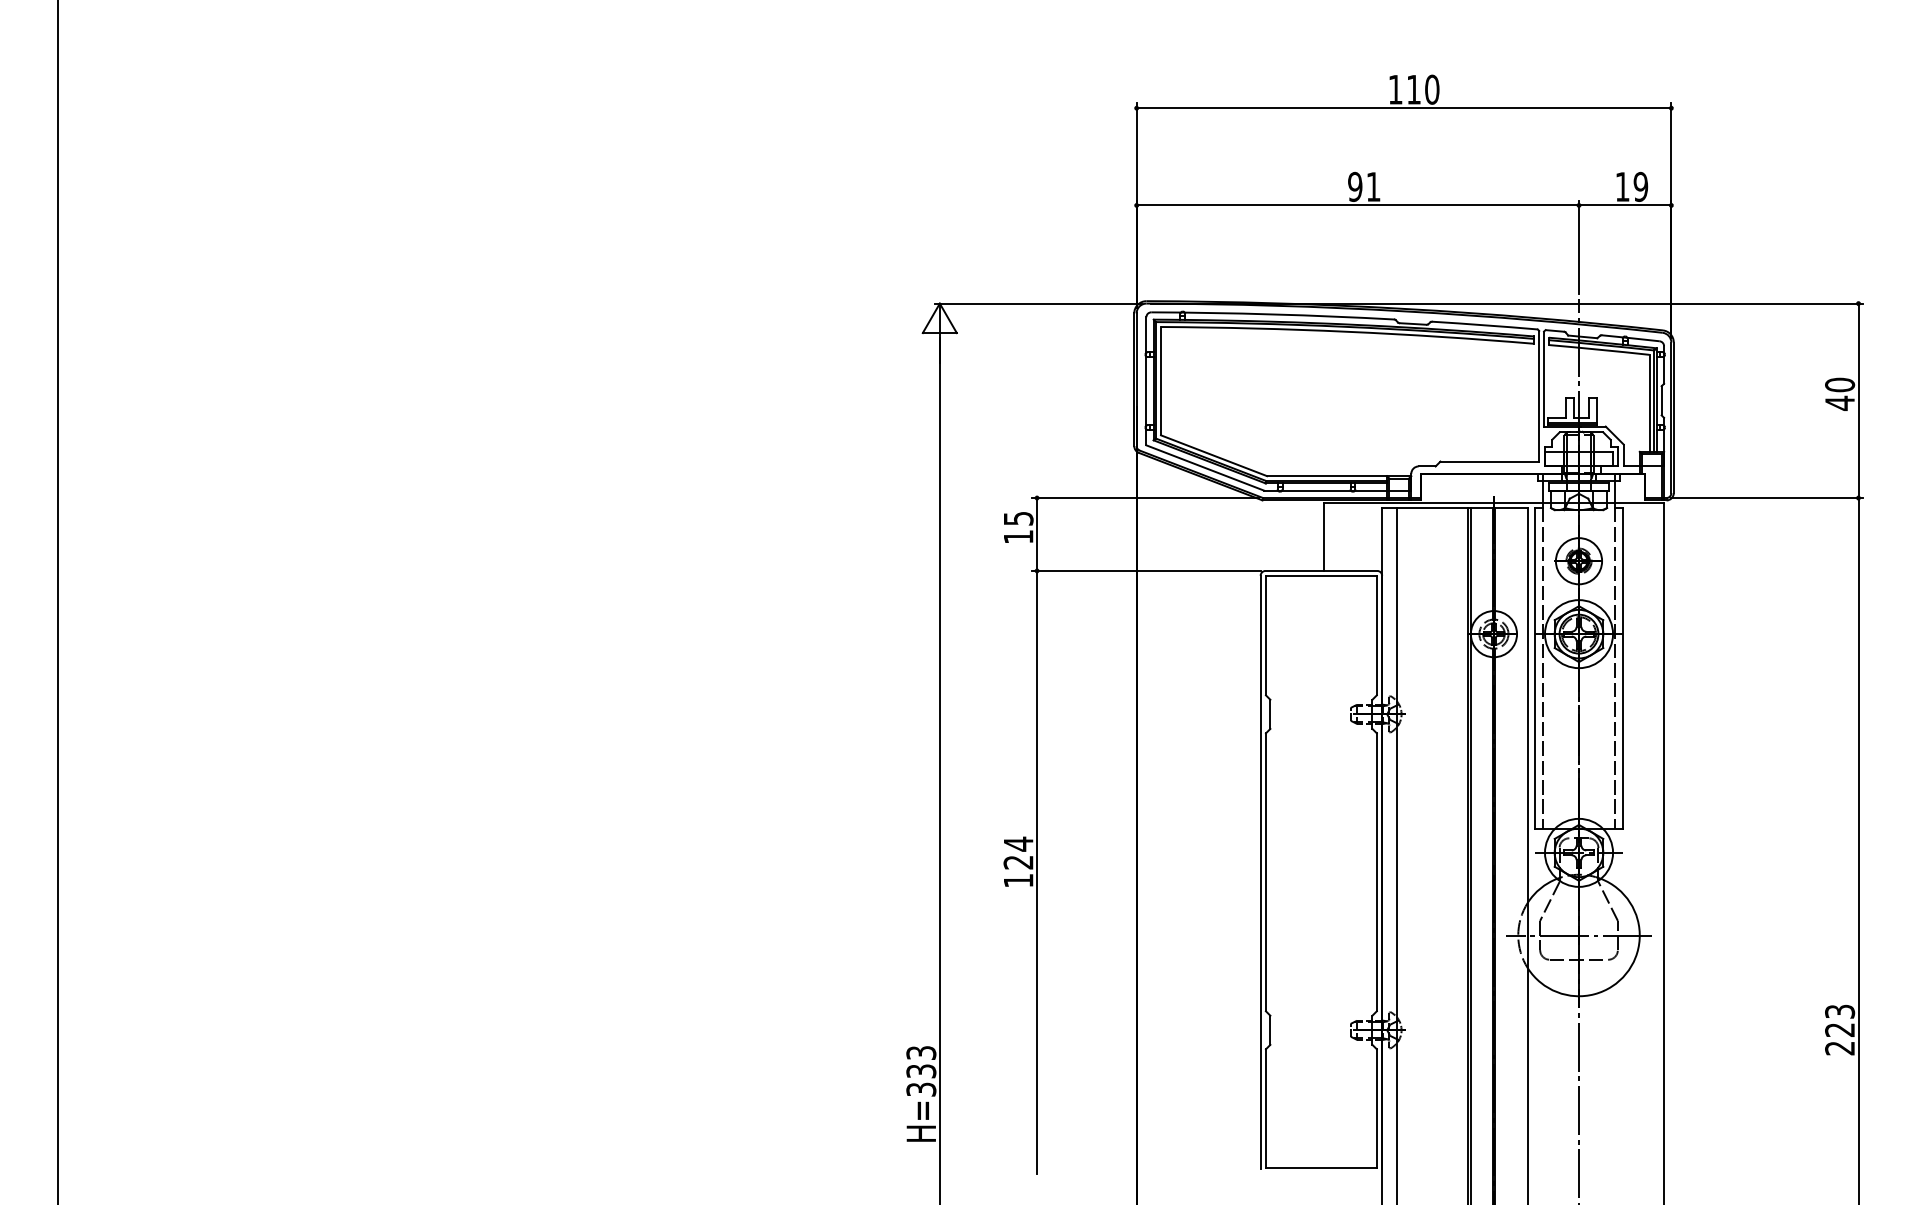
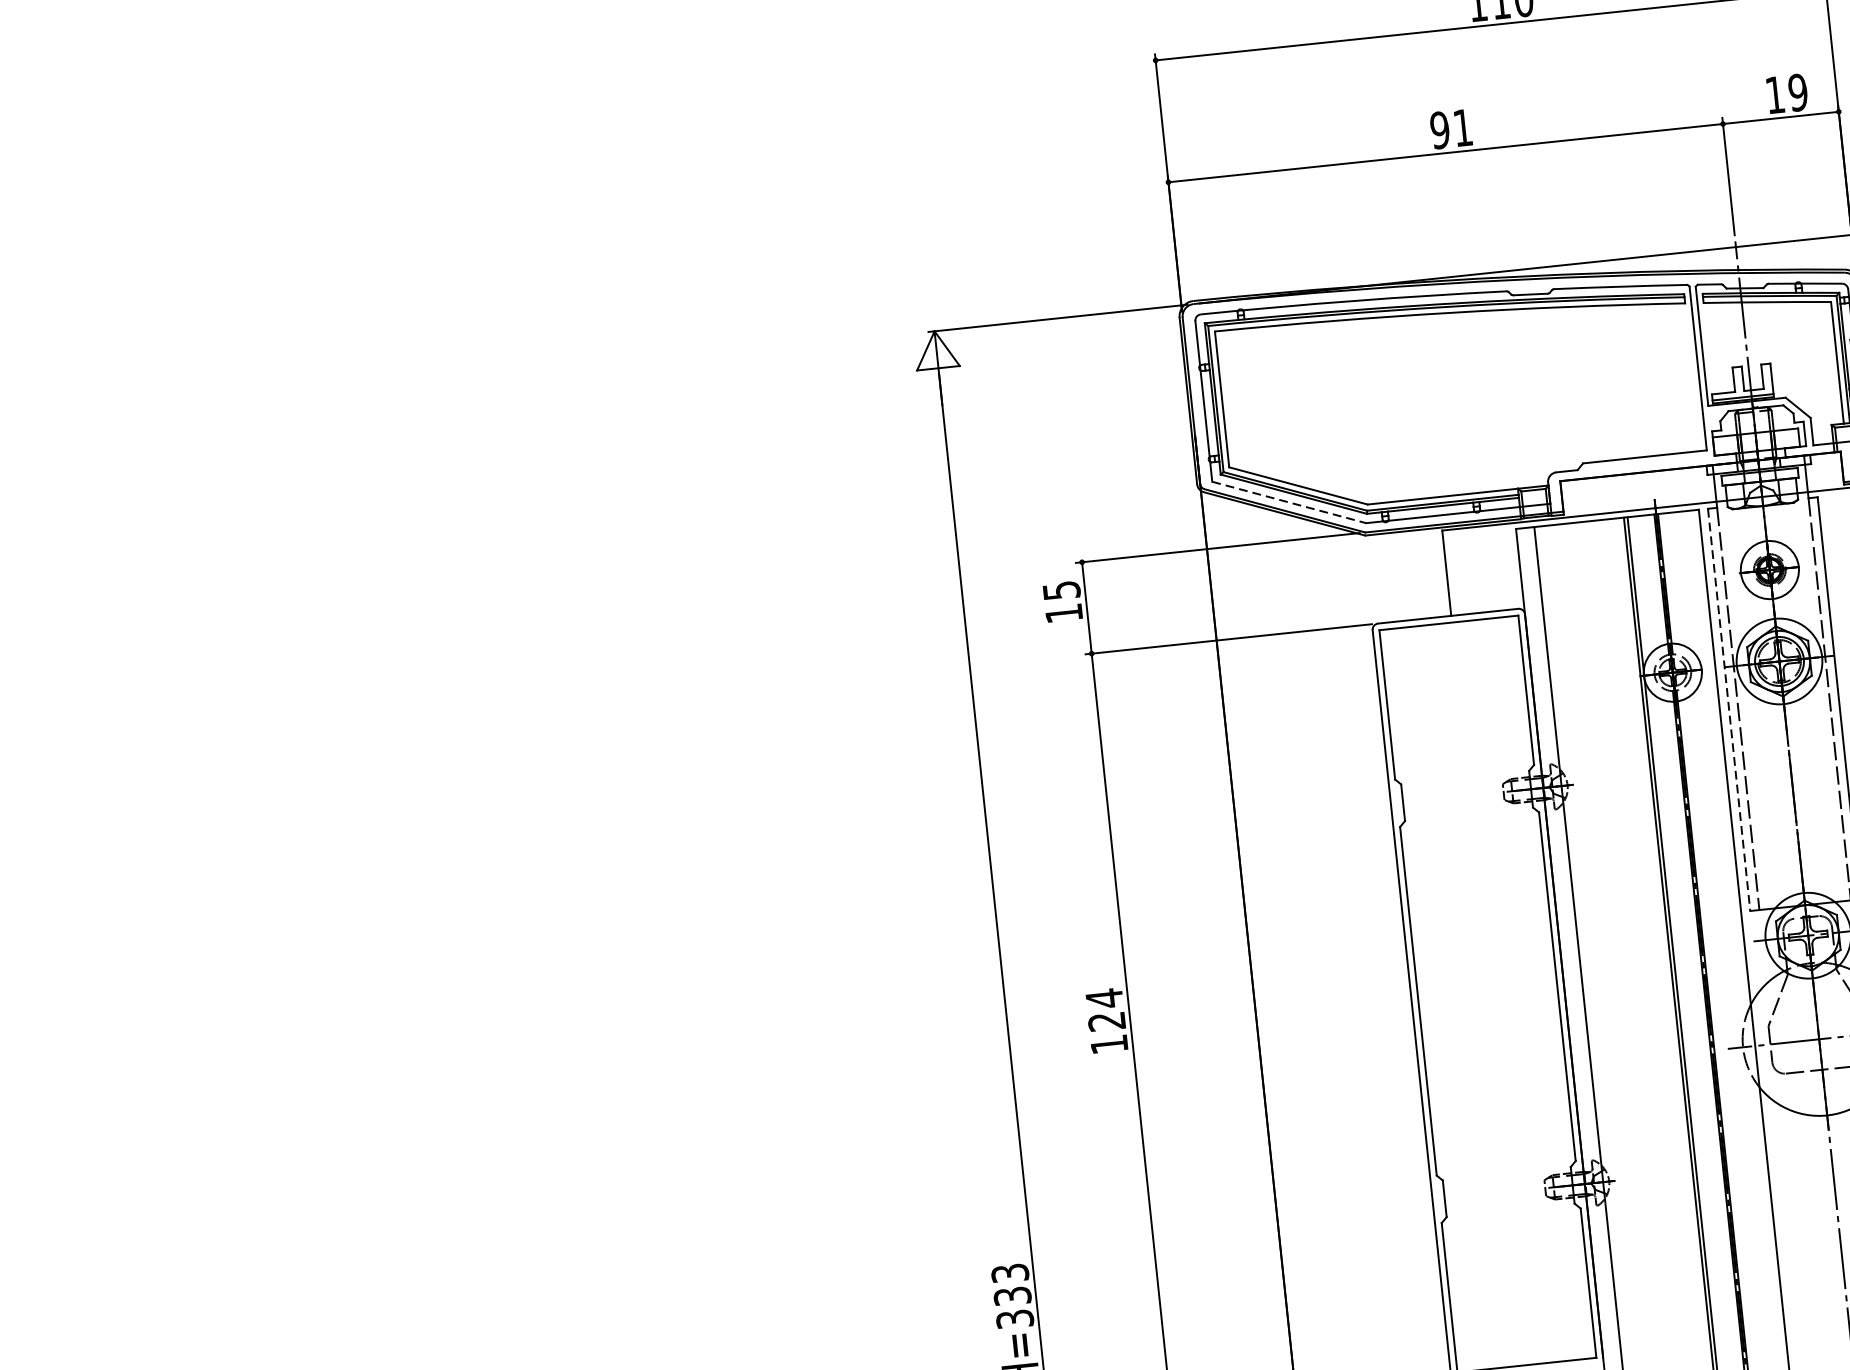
line: (1205, 468) -> (1289, 503), solid -> dashed
line: (1535, 668) -> (1729, 710), solid -> dashed

